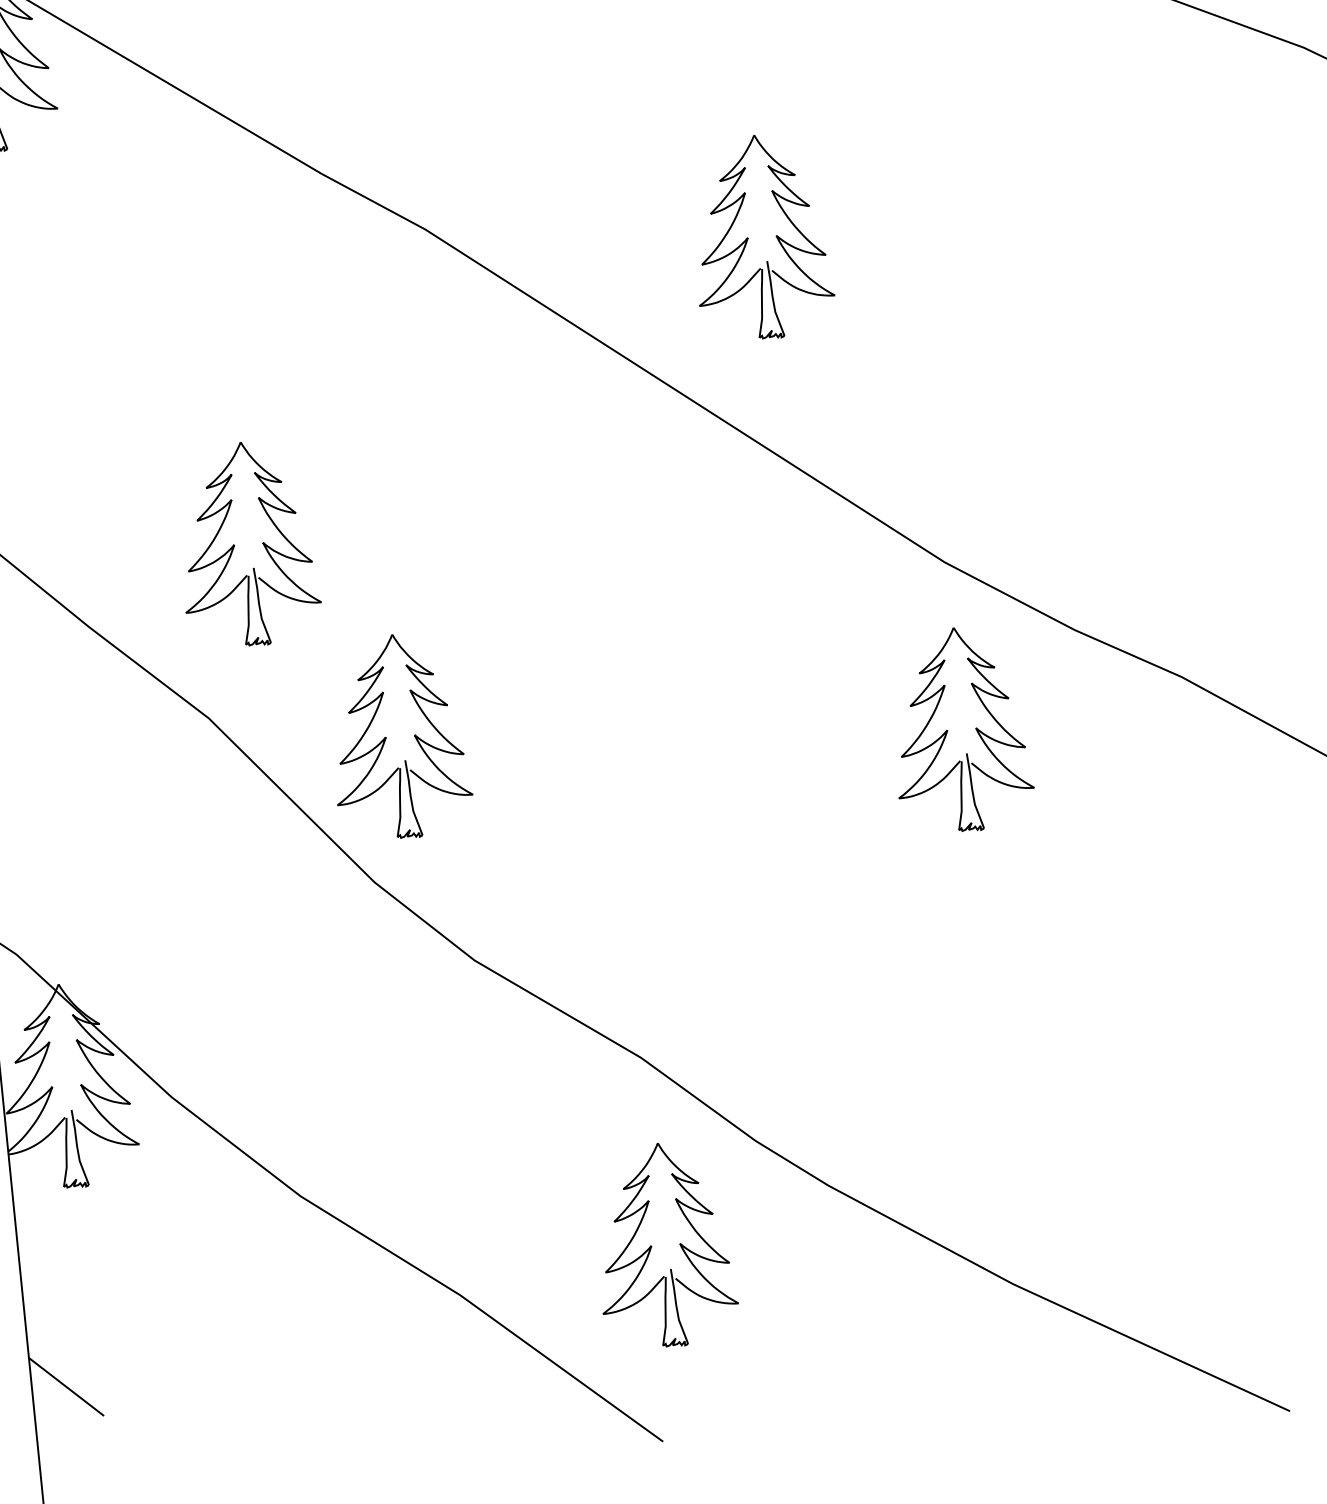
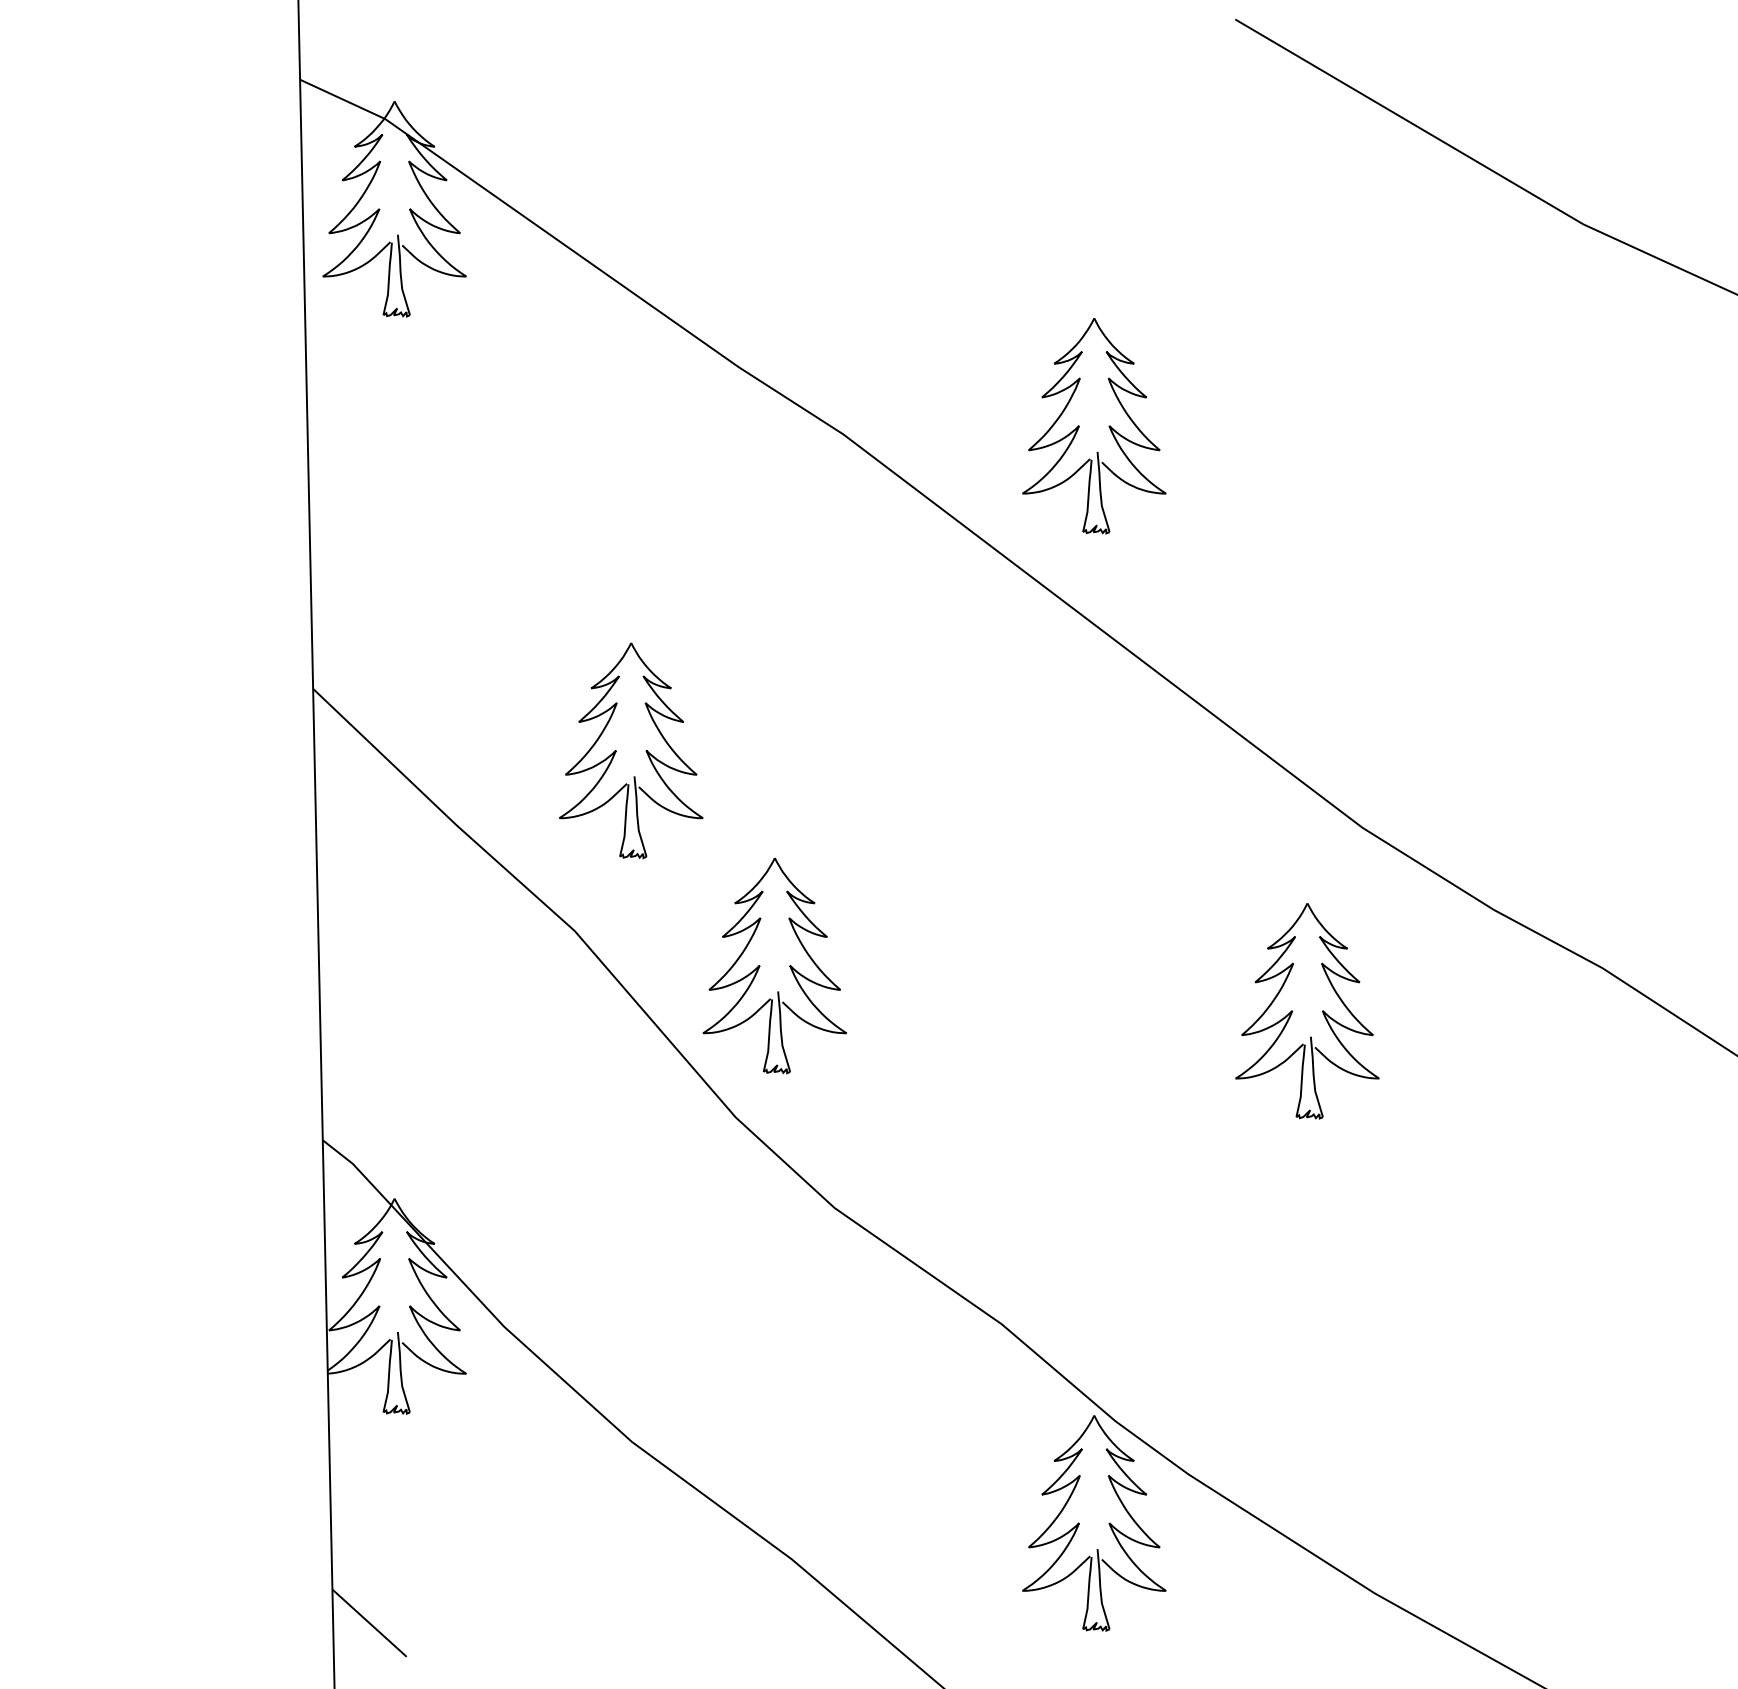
part: (775, 236) -> (1108, 426), moved
part: (948, 730) -> (1293, 1011), moved
part: (679, 1244) -> (1108, 1523), moved

